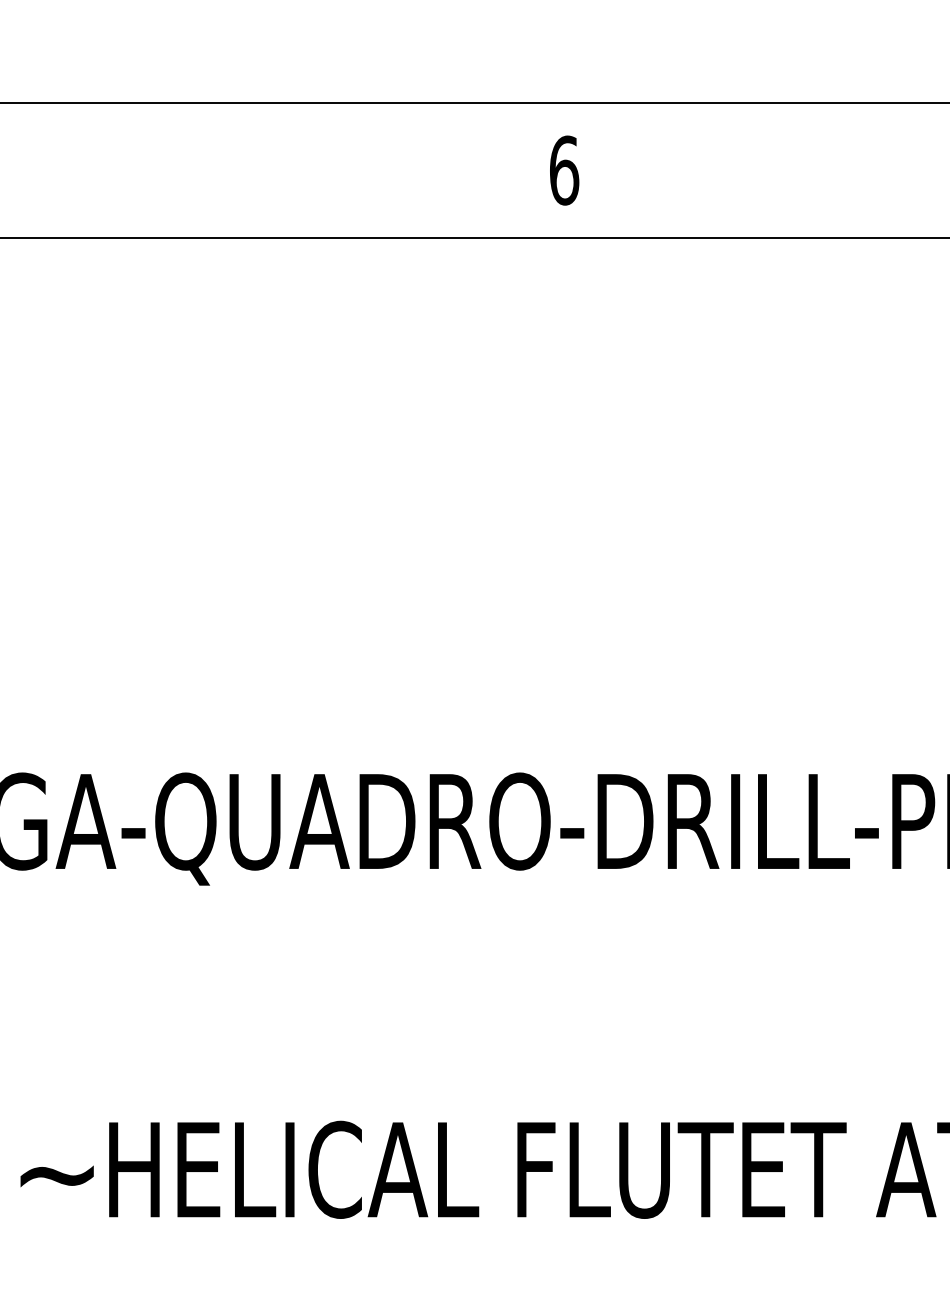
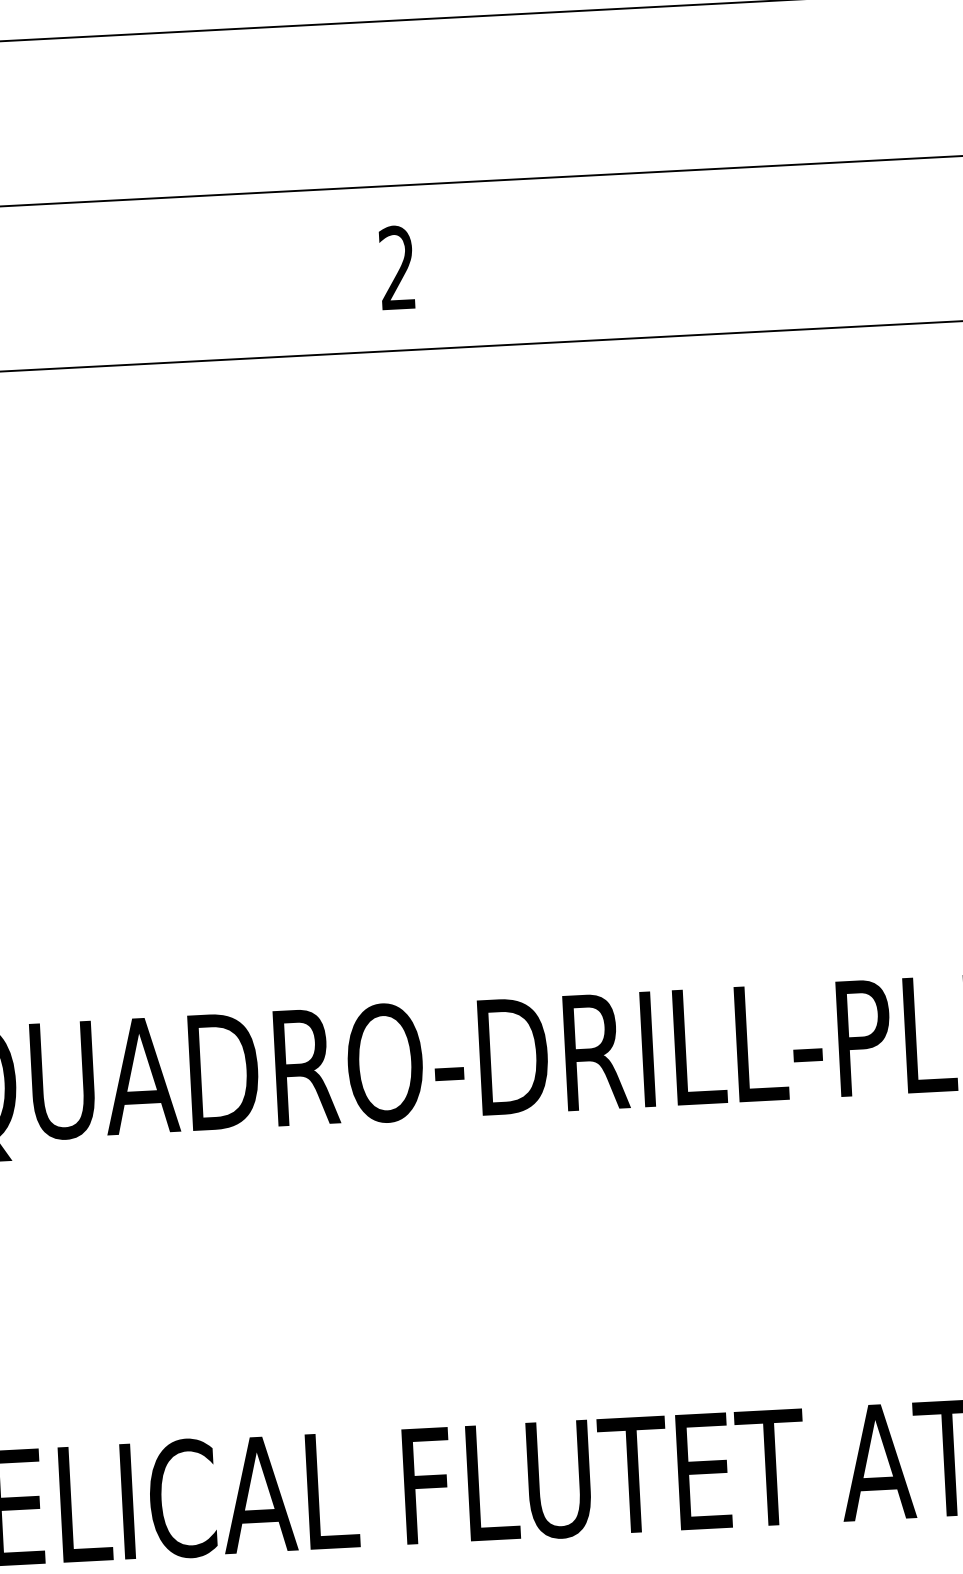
text: (564, 170) -> (397, 268), 6 -> 2

